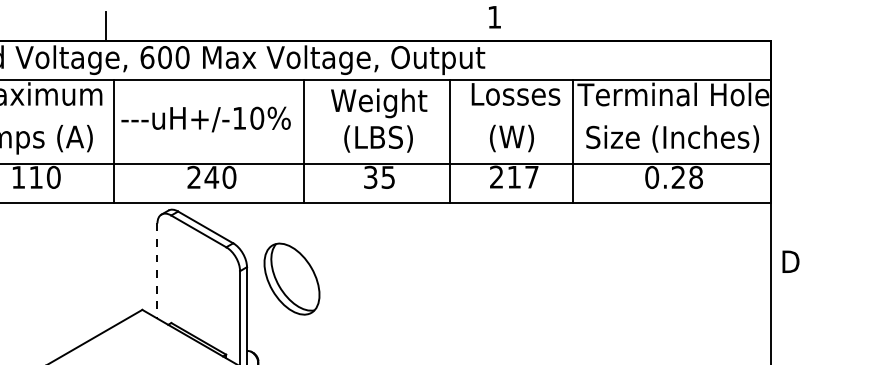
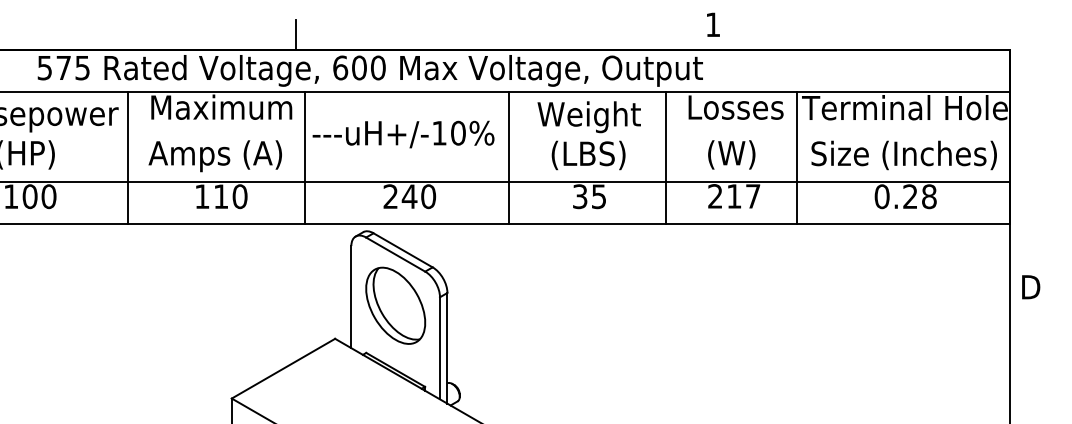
line: (157, 271) -> (351, 297), dashed -> solid
part: (291, 278) -> (395, 305), moved

